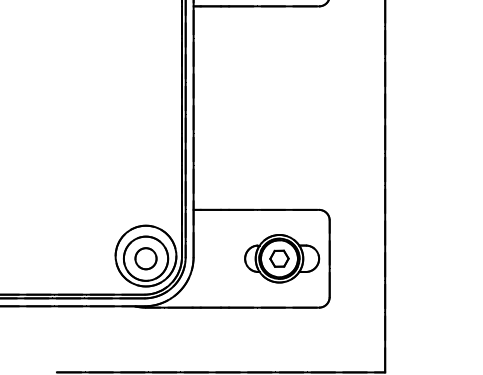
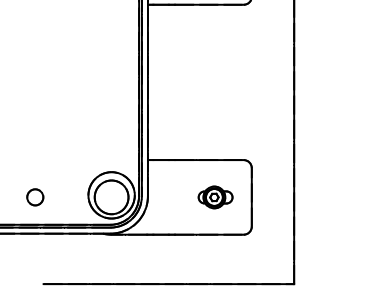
circle: (145, 258) -> (34, 197), moved
part: (282, 258) -> (215, 197), size x0.6

